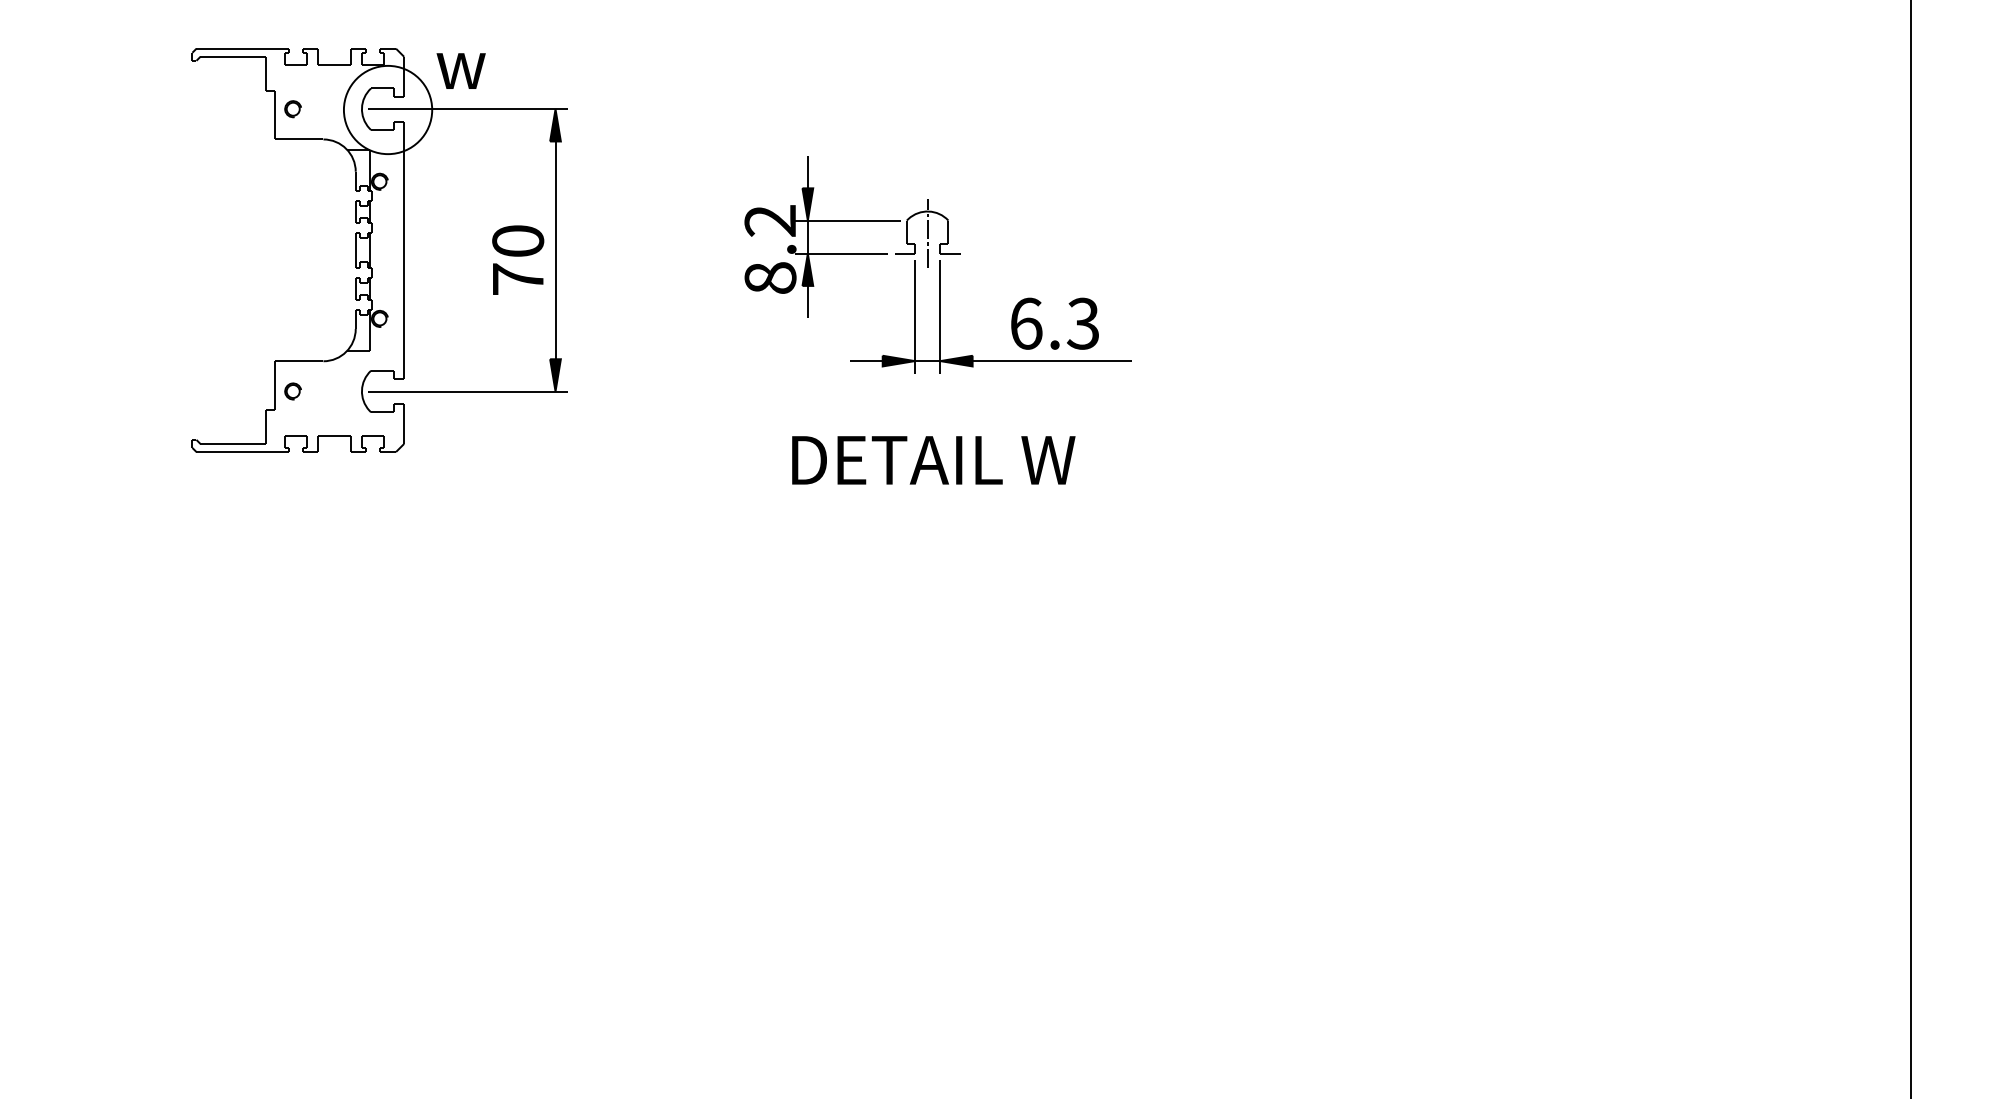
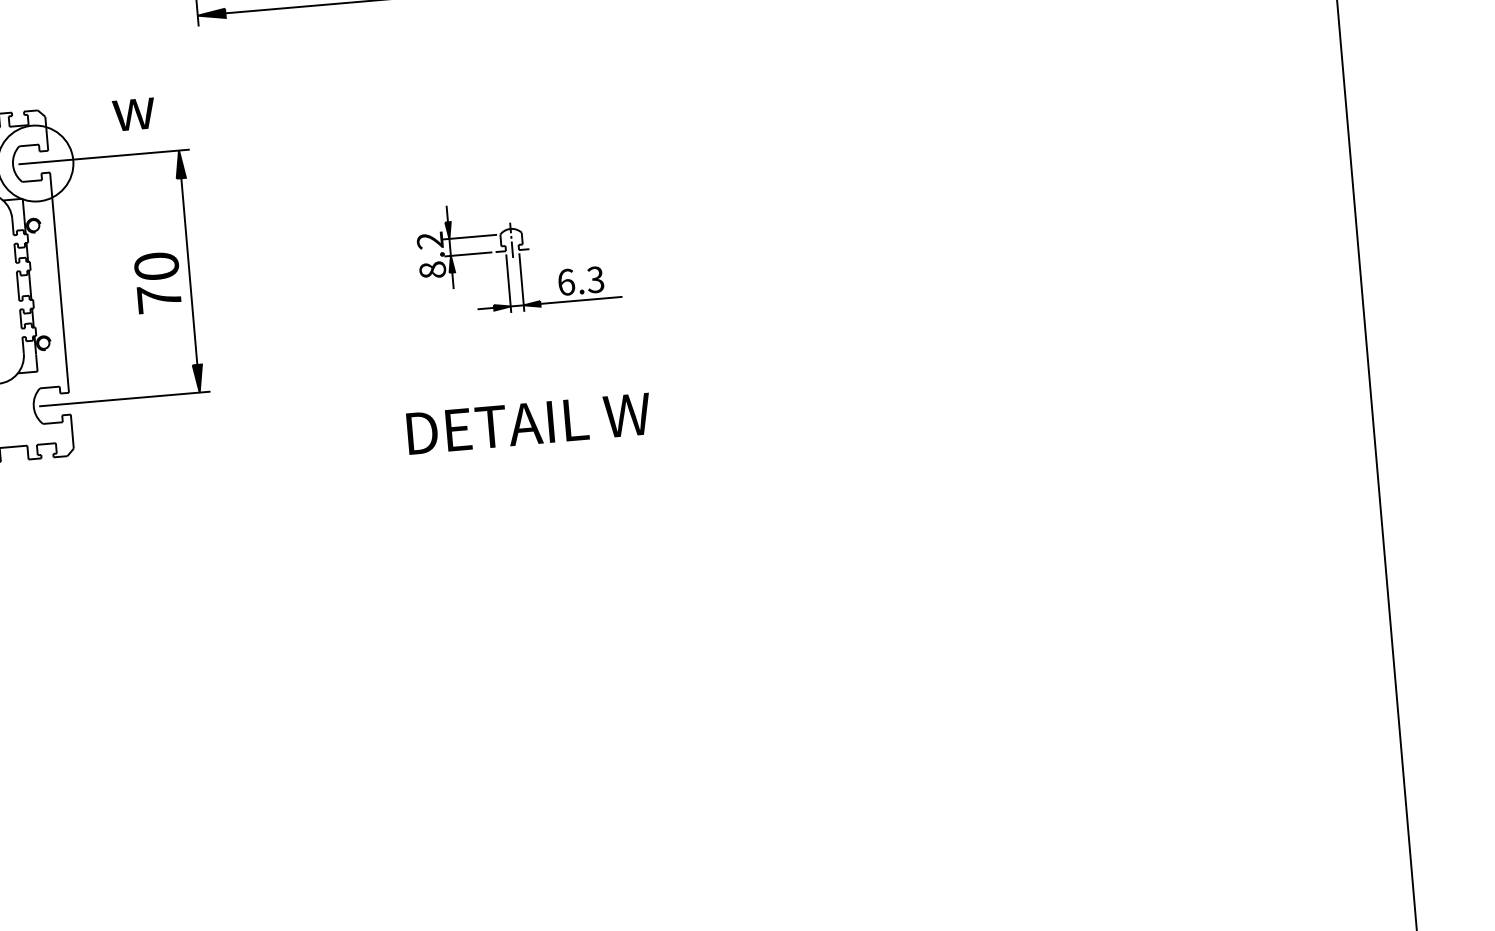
text: (460, 70) -> (133, 114), moved
part: (937, 264) -> (517, 255), size x0.6

